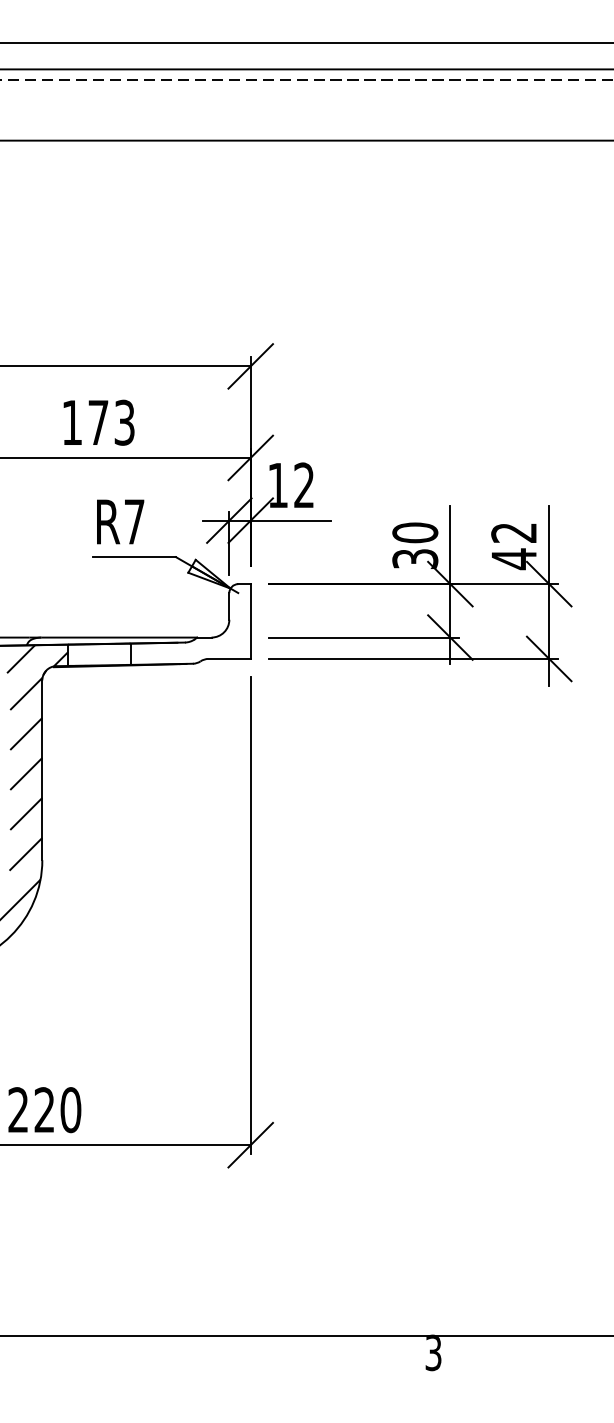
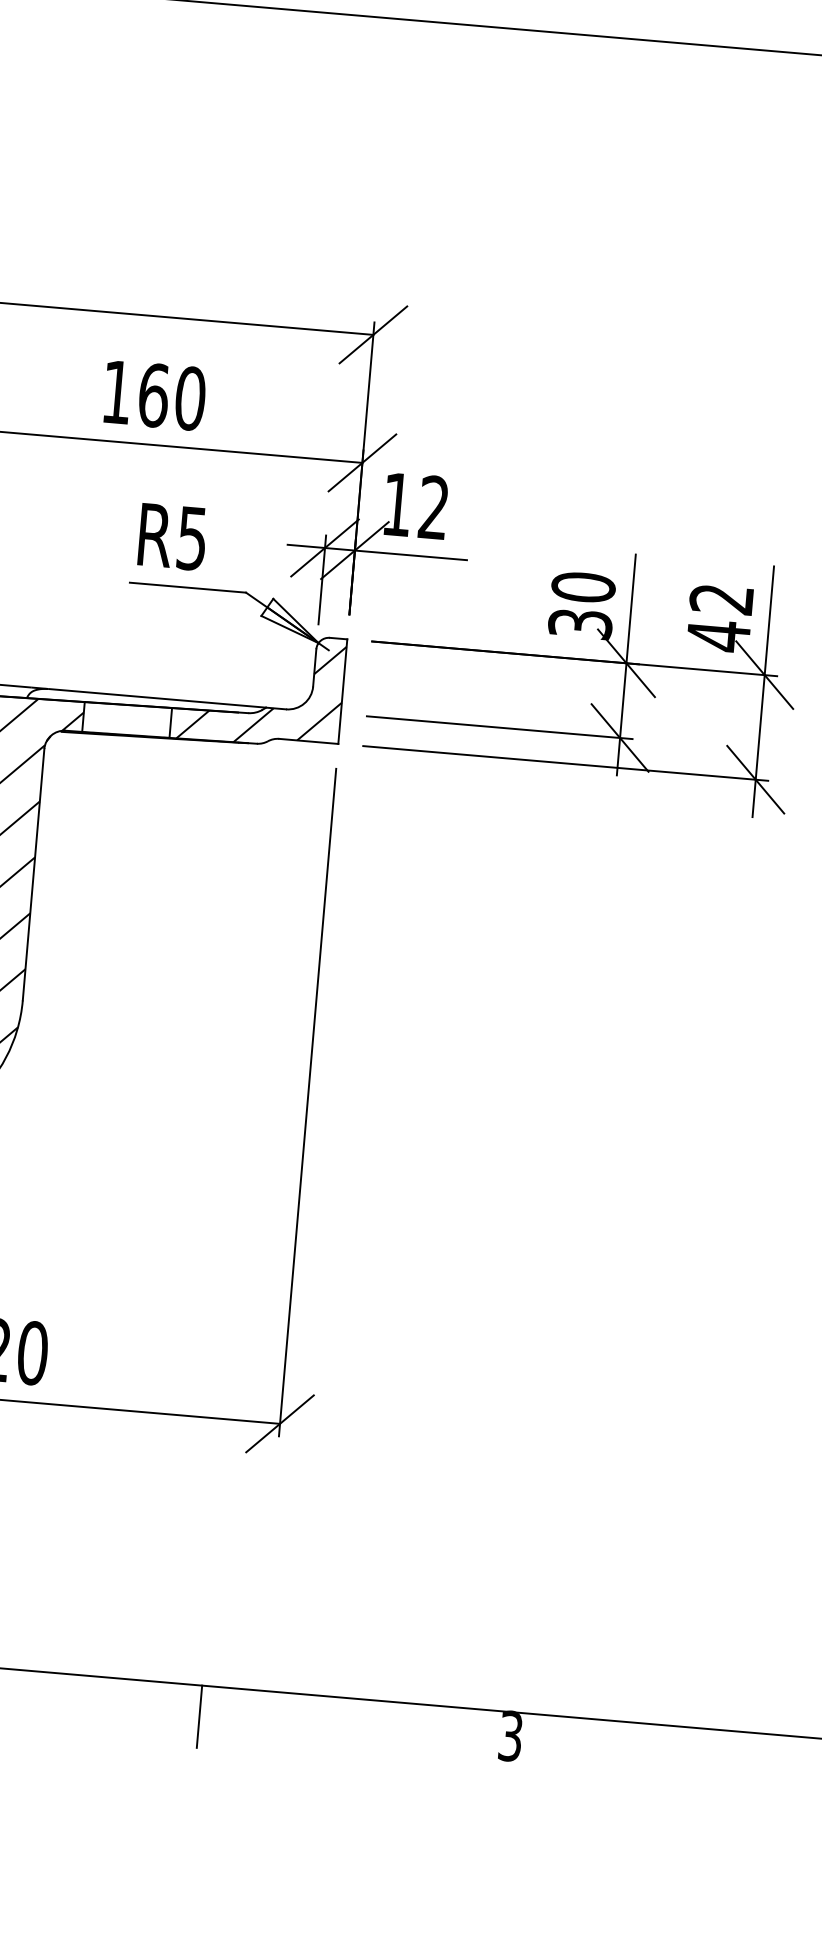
text: (111, 422) -> (171, 396), 173 -> 160
text: (134, 521) -> (192, 537), R7 -> R5
hatch: (192, 626) -> (260, 691), added
line: (211, 1357) -> (199, 1716), added

